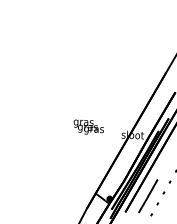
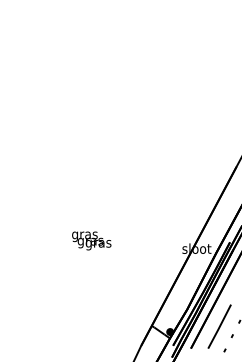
text: (88, 127) -> (91, 240), moved

